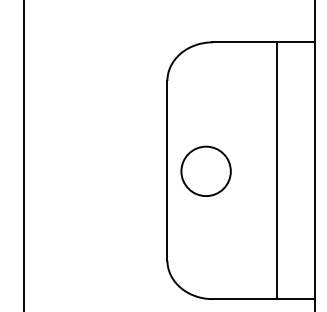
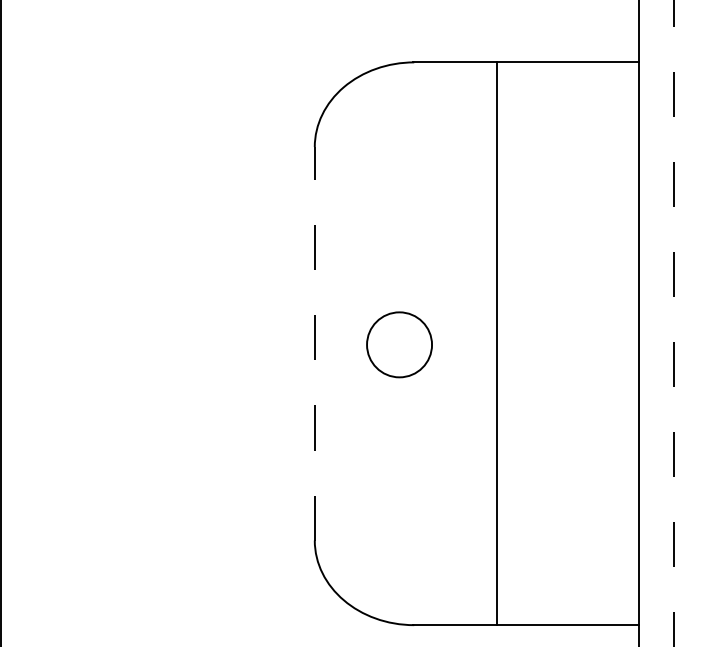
line: (167, 170) -> (314, 343), solid -> dashed
circle: (205, 170) -> (398, 343), size x0.6
line: (277, 170) -> (496, 343), moved

